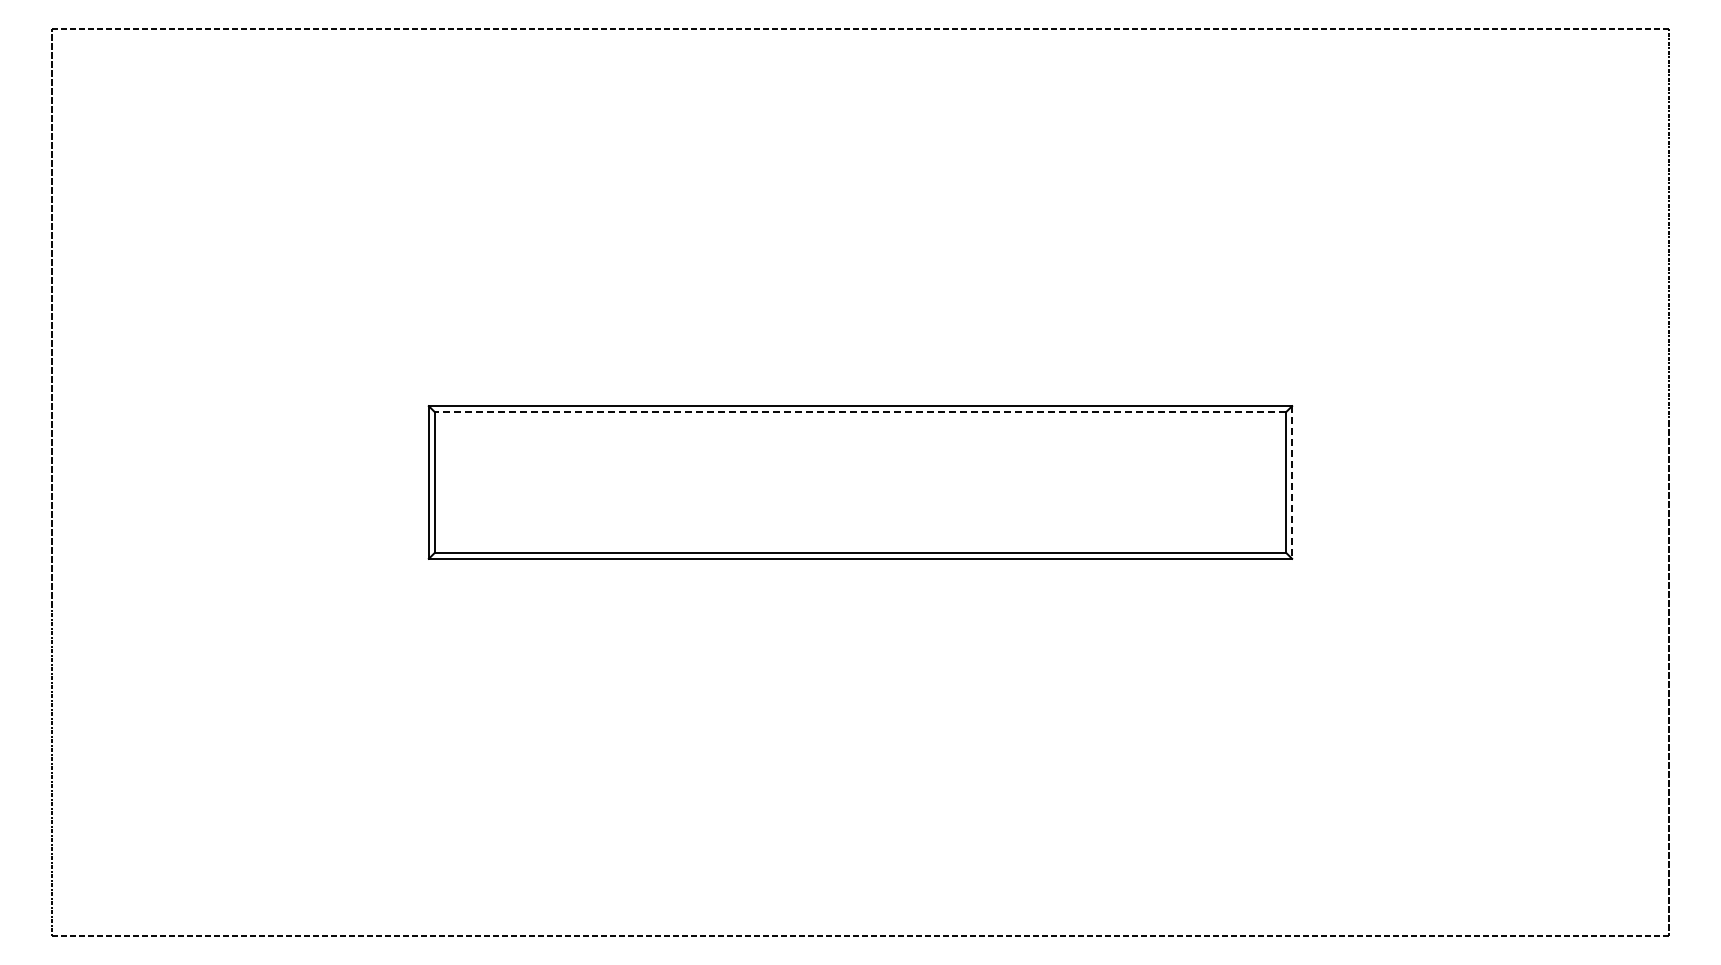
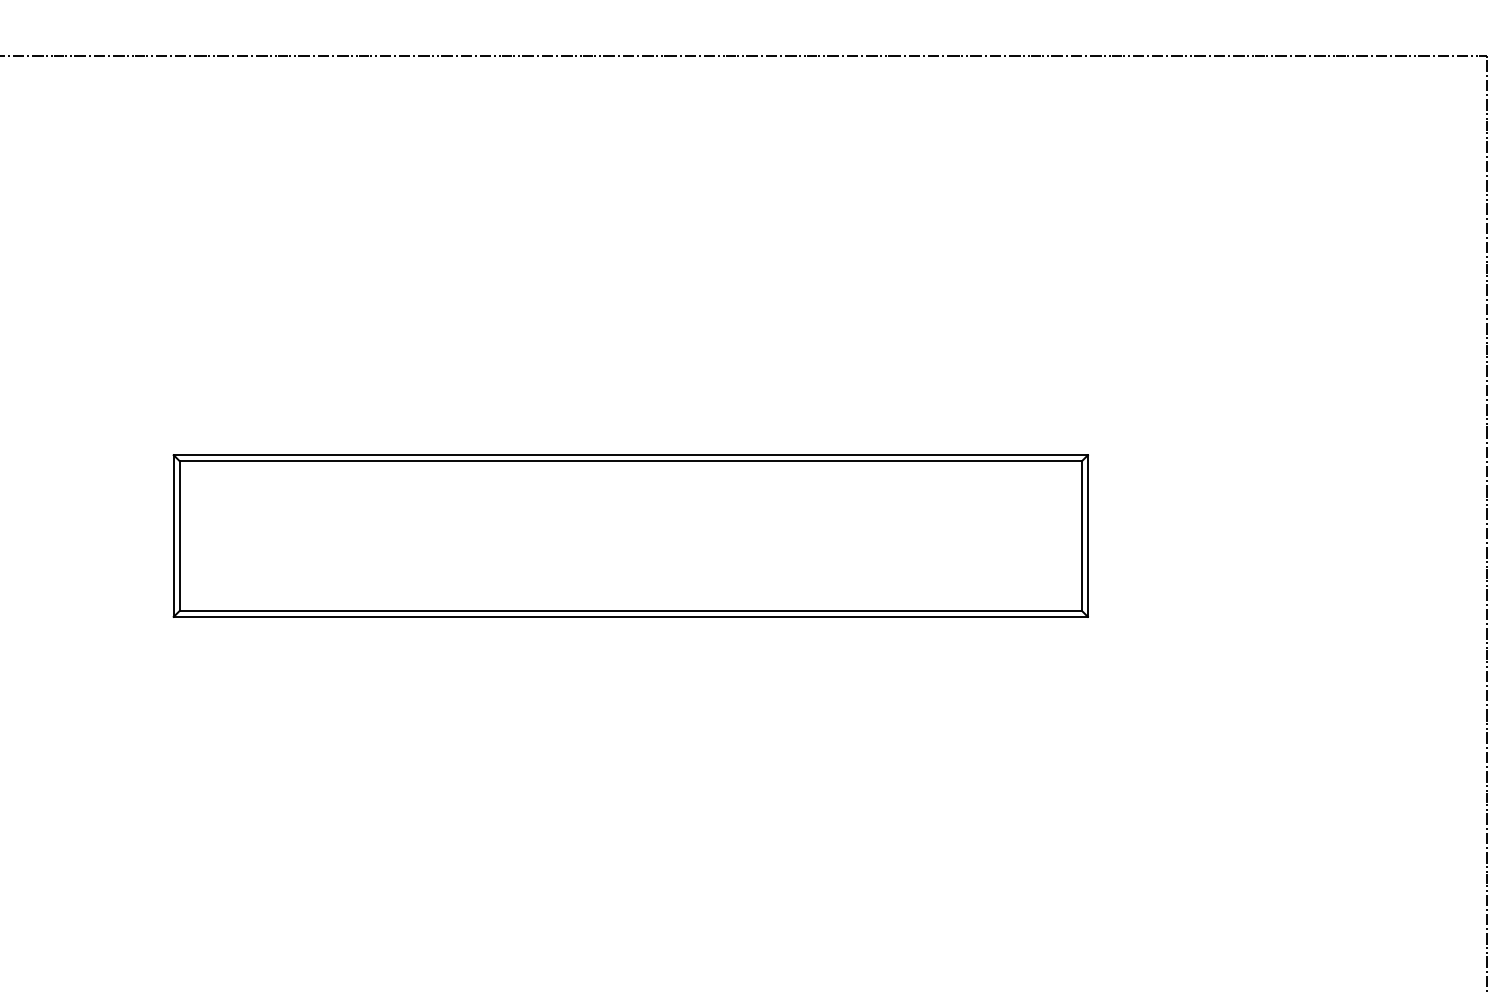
line: (860, 411) -> (630, 460), dashed -> solid
line: (1292, 483) -> (1088, 537), dashed -> solid

